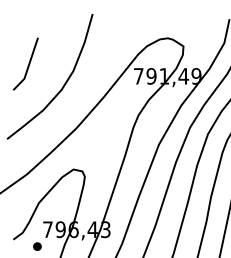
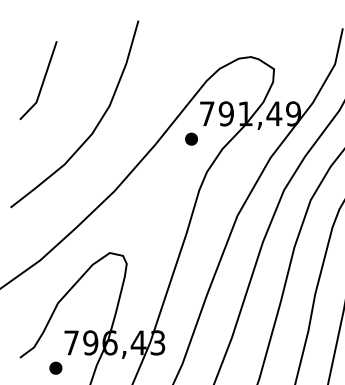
line: (27, 65) -> (41, 82), moved
part: (128, 93) -> (191, 139), added

